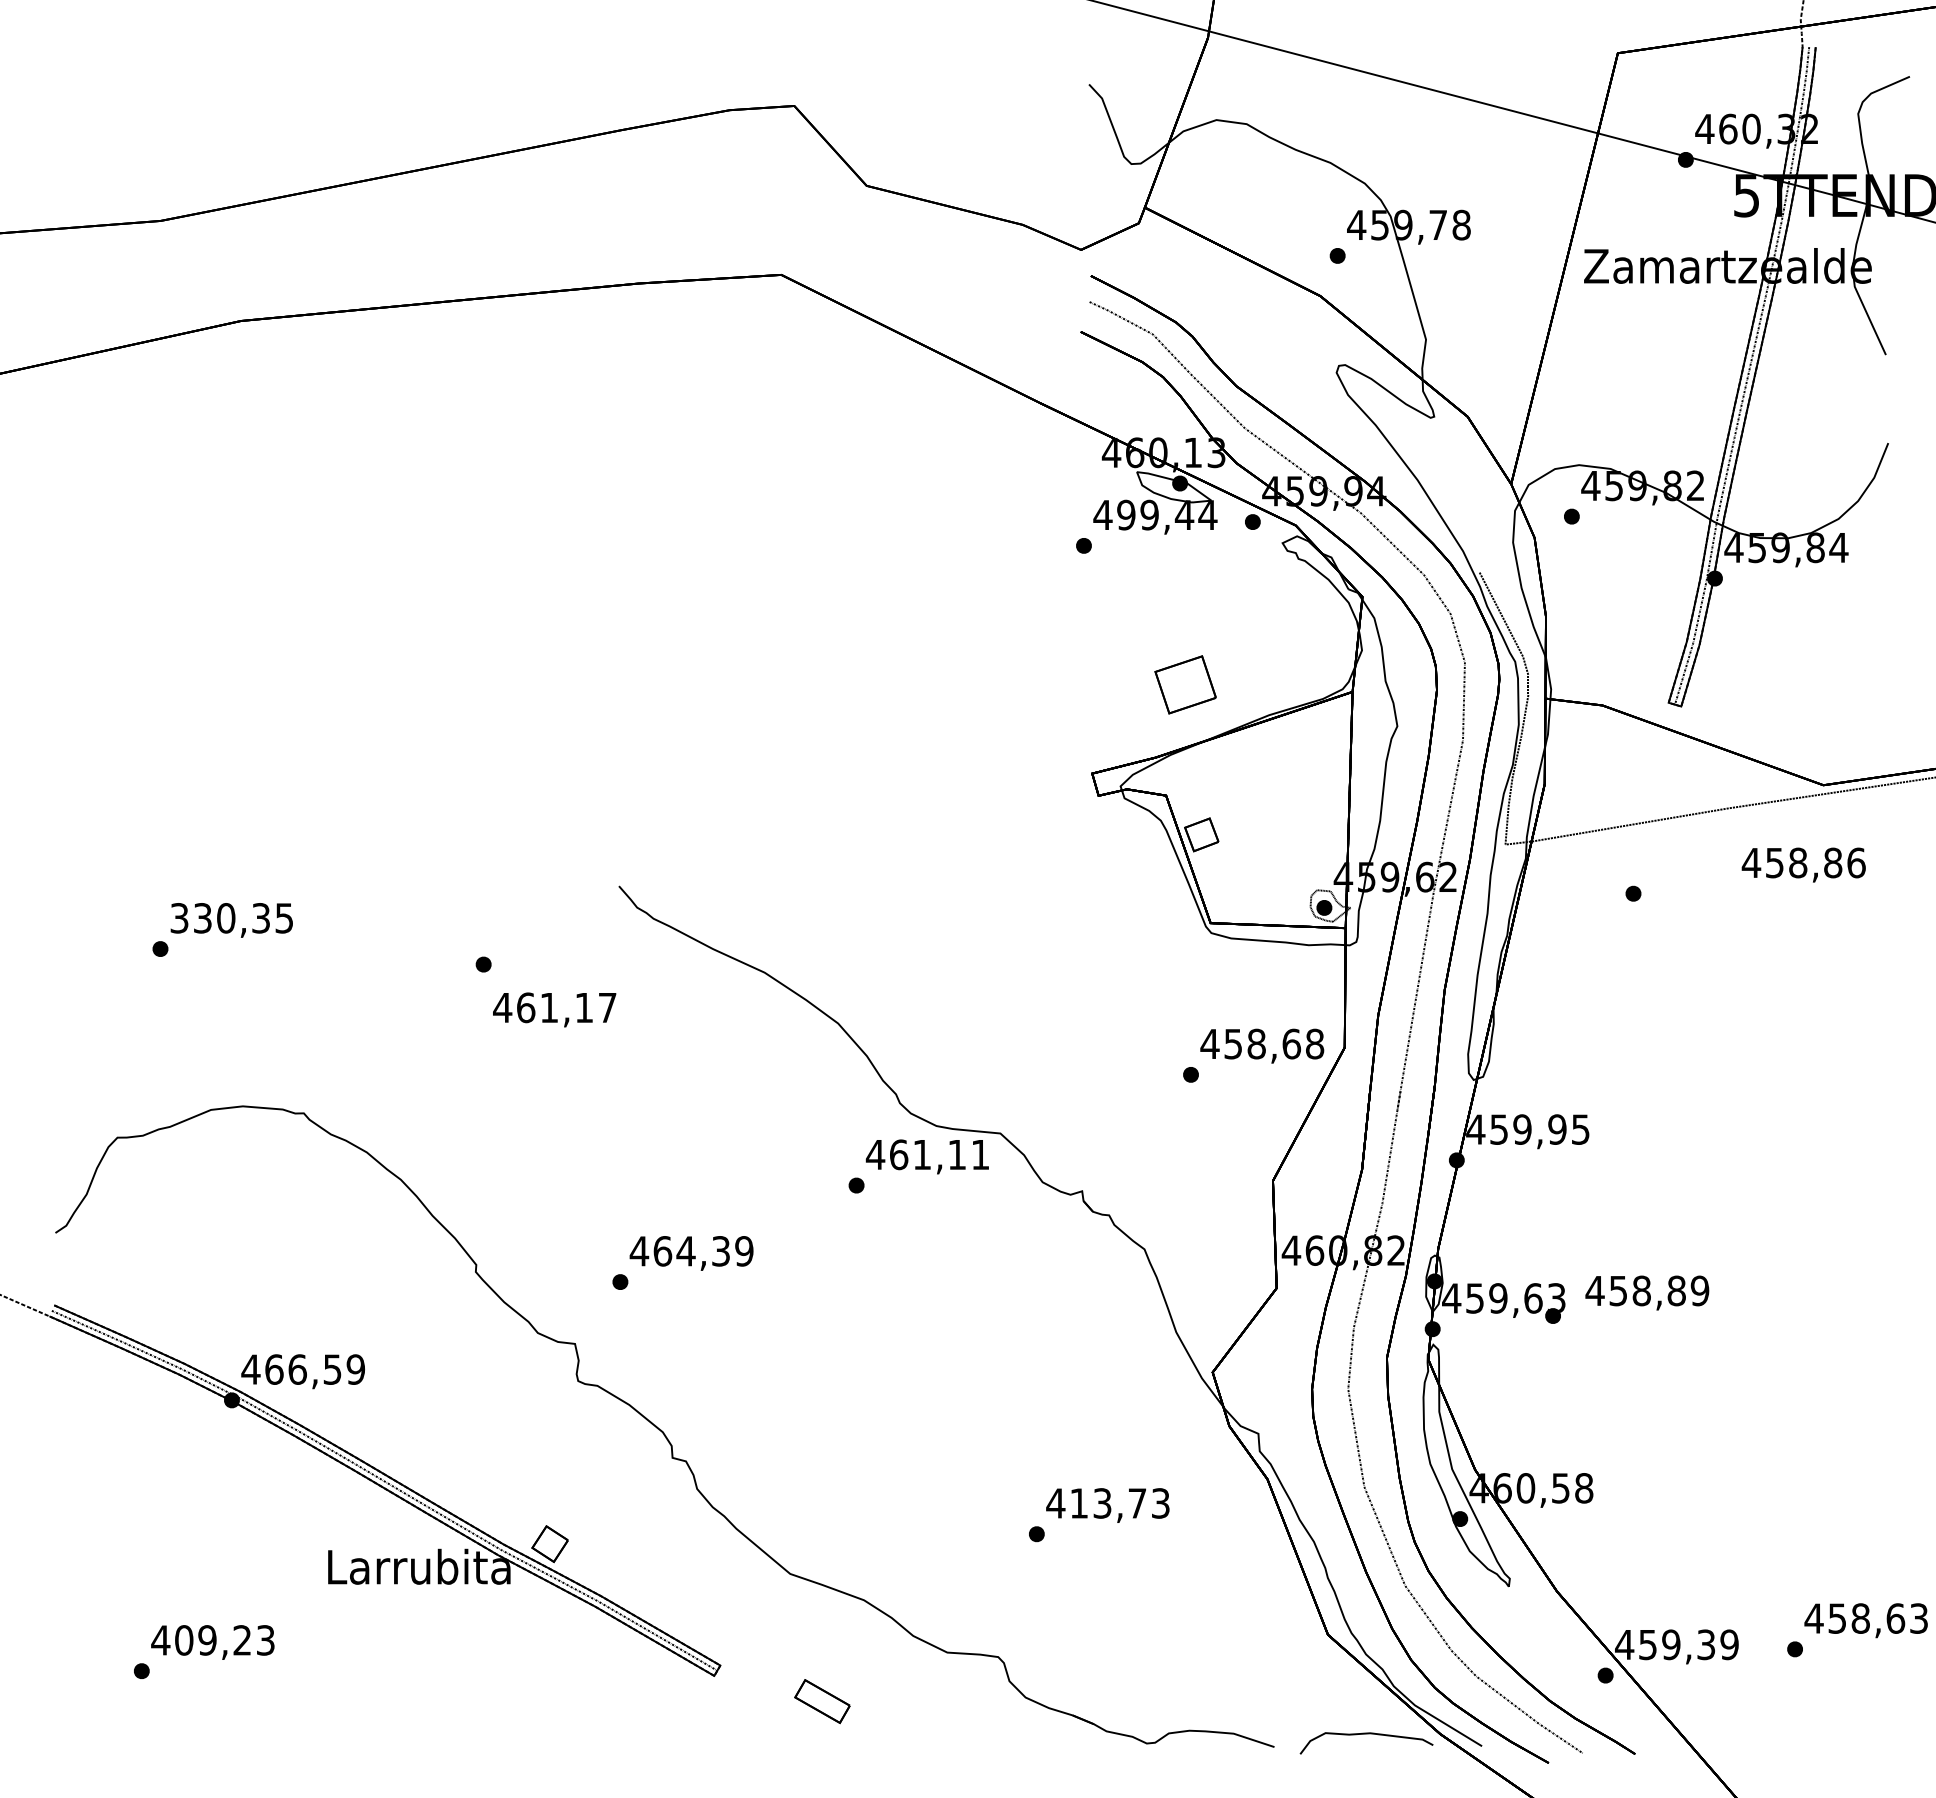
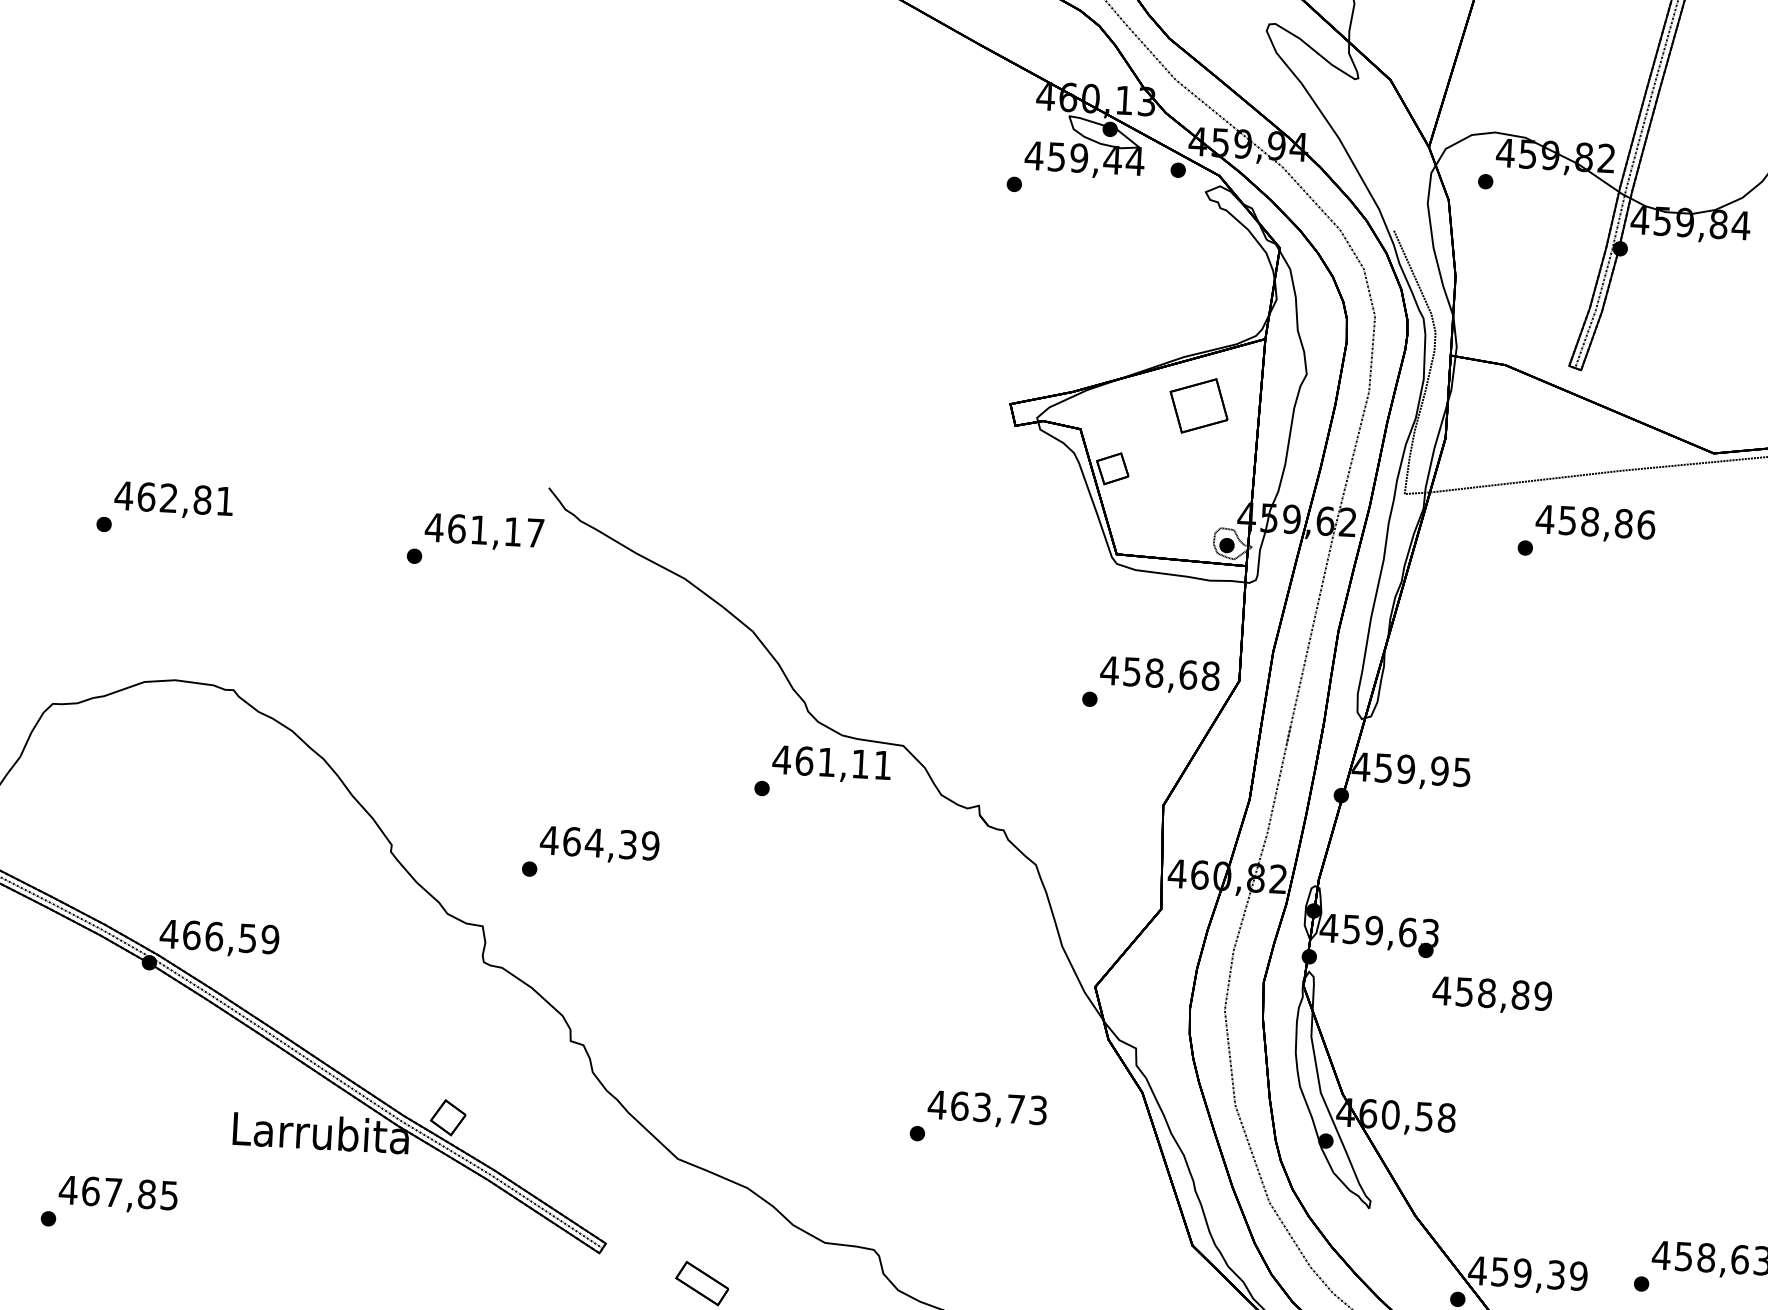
text: (1126, 514) -> (1056, 156), 499,44 -> 459,44
part: (1185, 684) -> (1198, 405), moved
text: (1803, 864) -> (1595, 523), moved
text: (230, 918) -> (173, 498), 330,35 -> 462,81
text: (554, 1009) -> (484, 531), moved
text: (1647, 1292) -> (1492, 995), moved
text: (1079, 1503) -> (960, 1106), 413,73 -> 463,73
text: (224, 1640) -> (129, 1193), 409,23 -> 467,85

